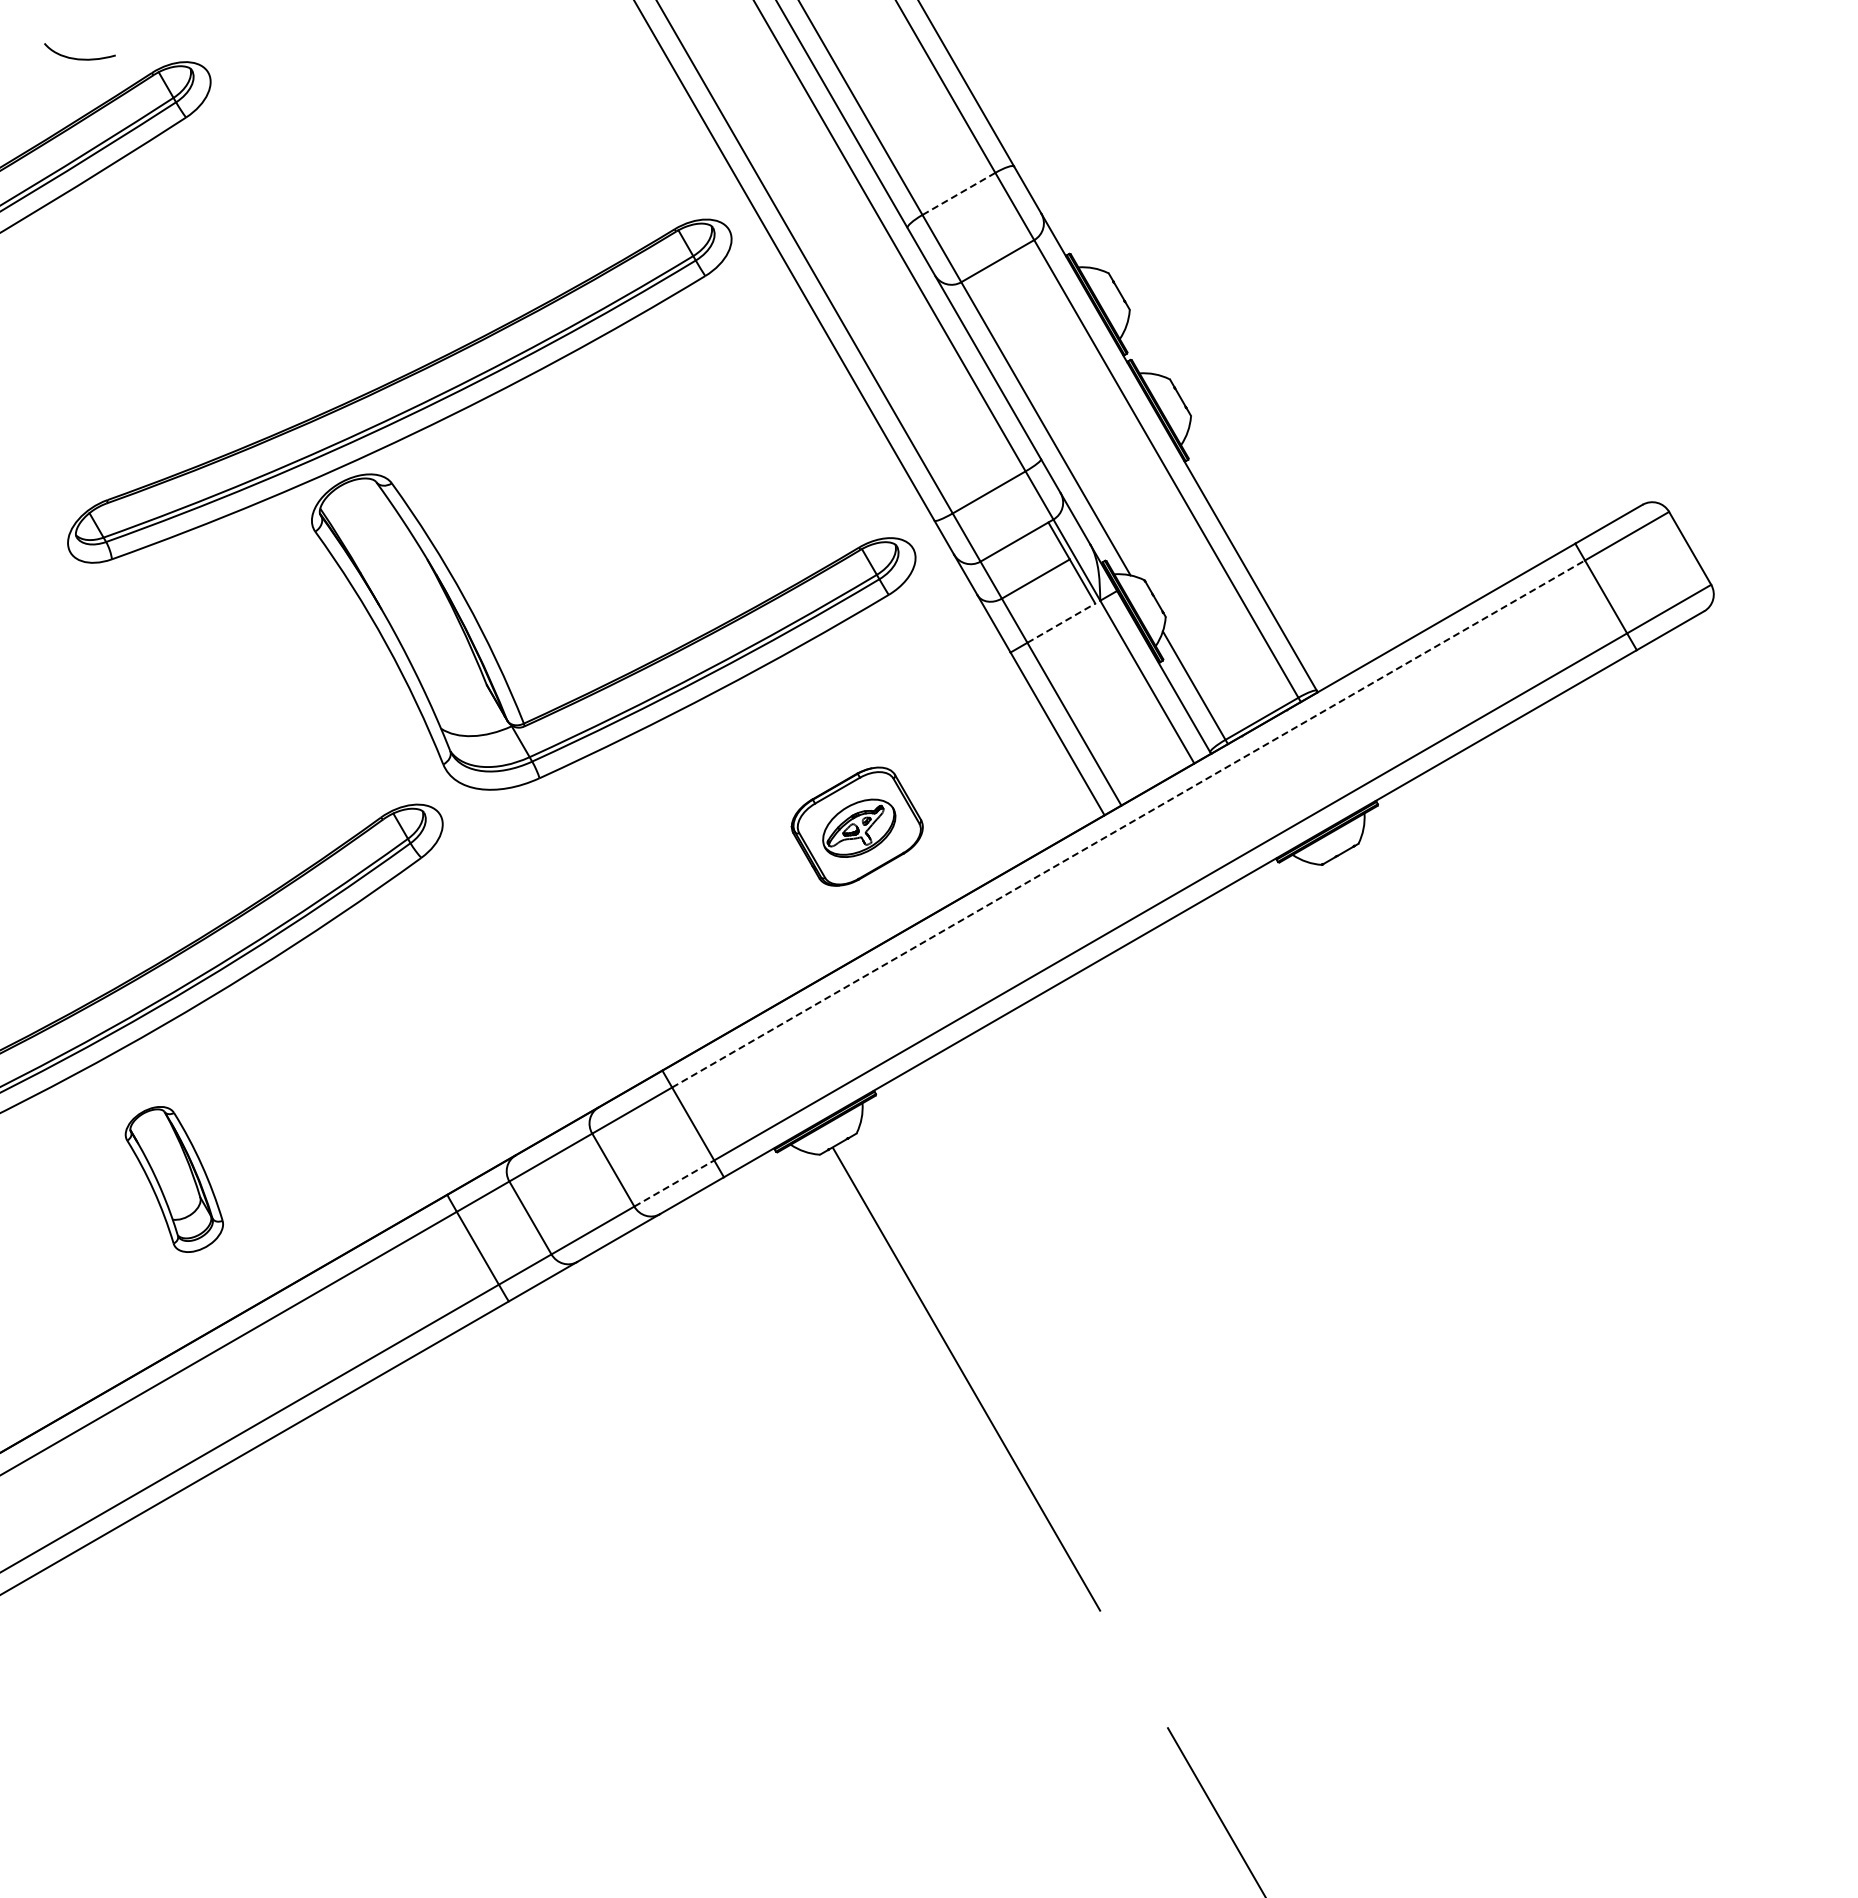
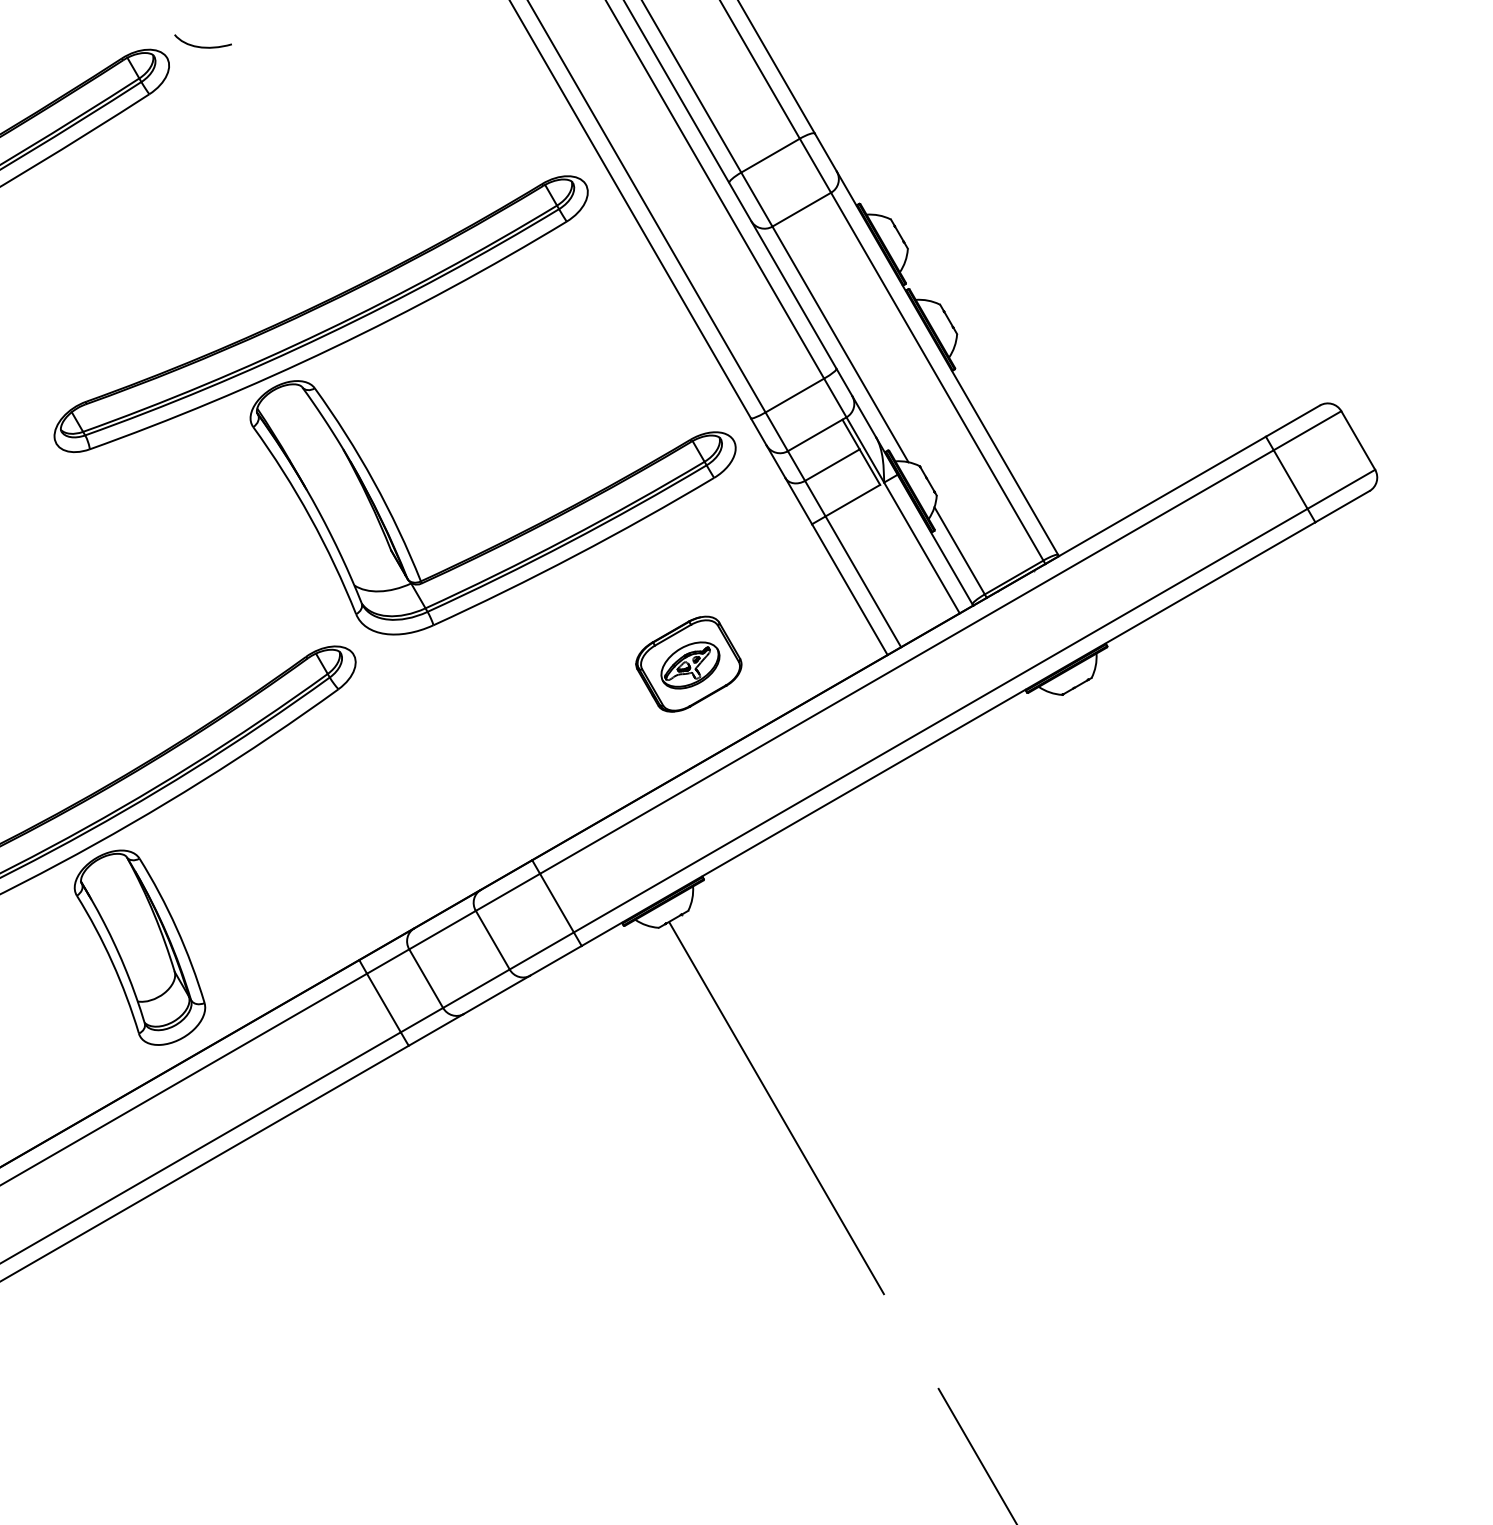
curve: (79, 58) -> (202, 46), moved
line: (958, 194) -> (770, 156), dashed -> solid
line: (1061, 622) -> (852, 500), dashed -> solid
line: (1129, 823) -> (907, 661), dashed -> solid
part: (174, 1179) -> (140, 947), size x1.67
line: (674, 1183) -> (541, 950), dashed -> solid

